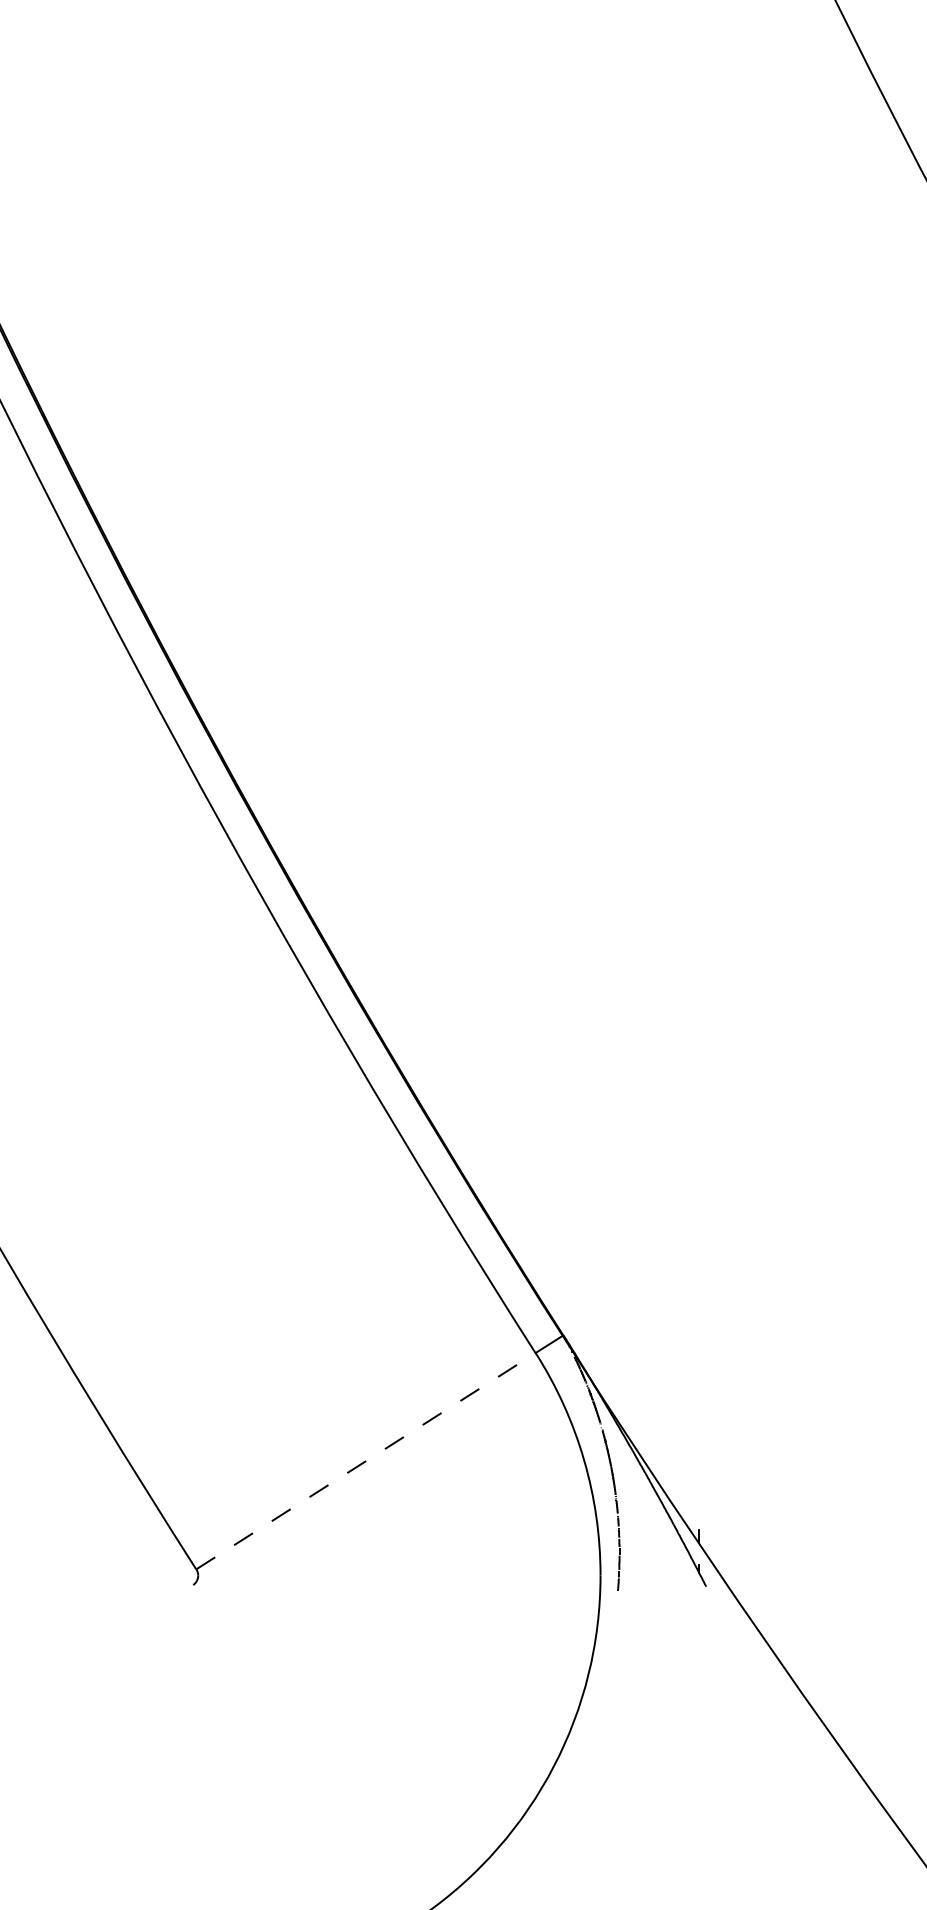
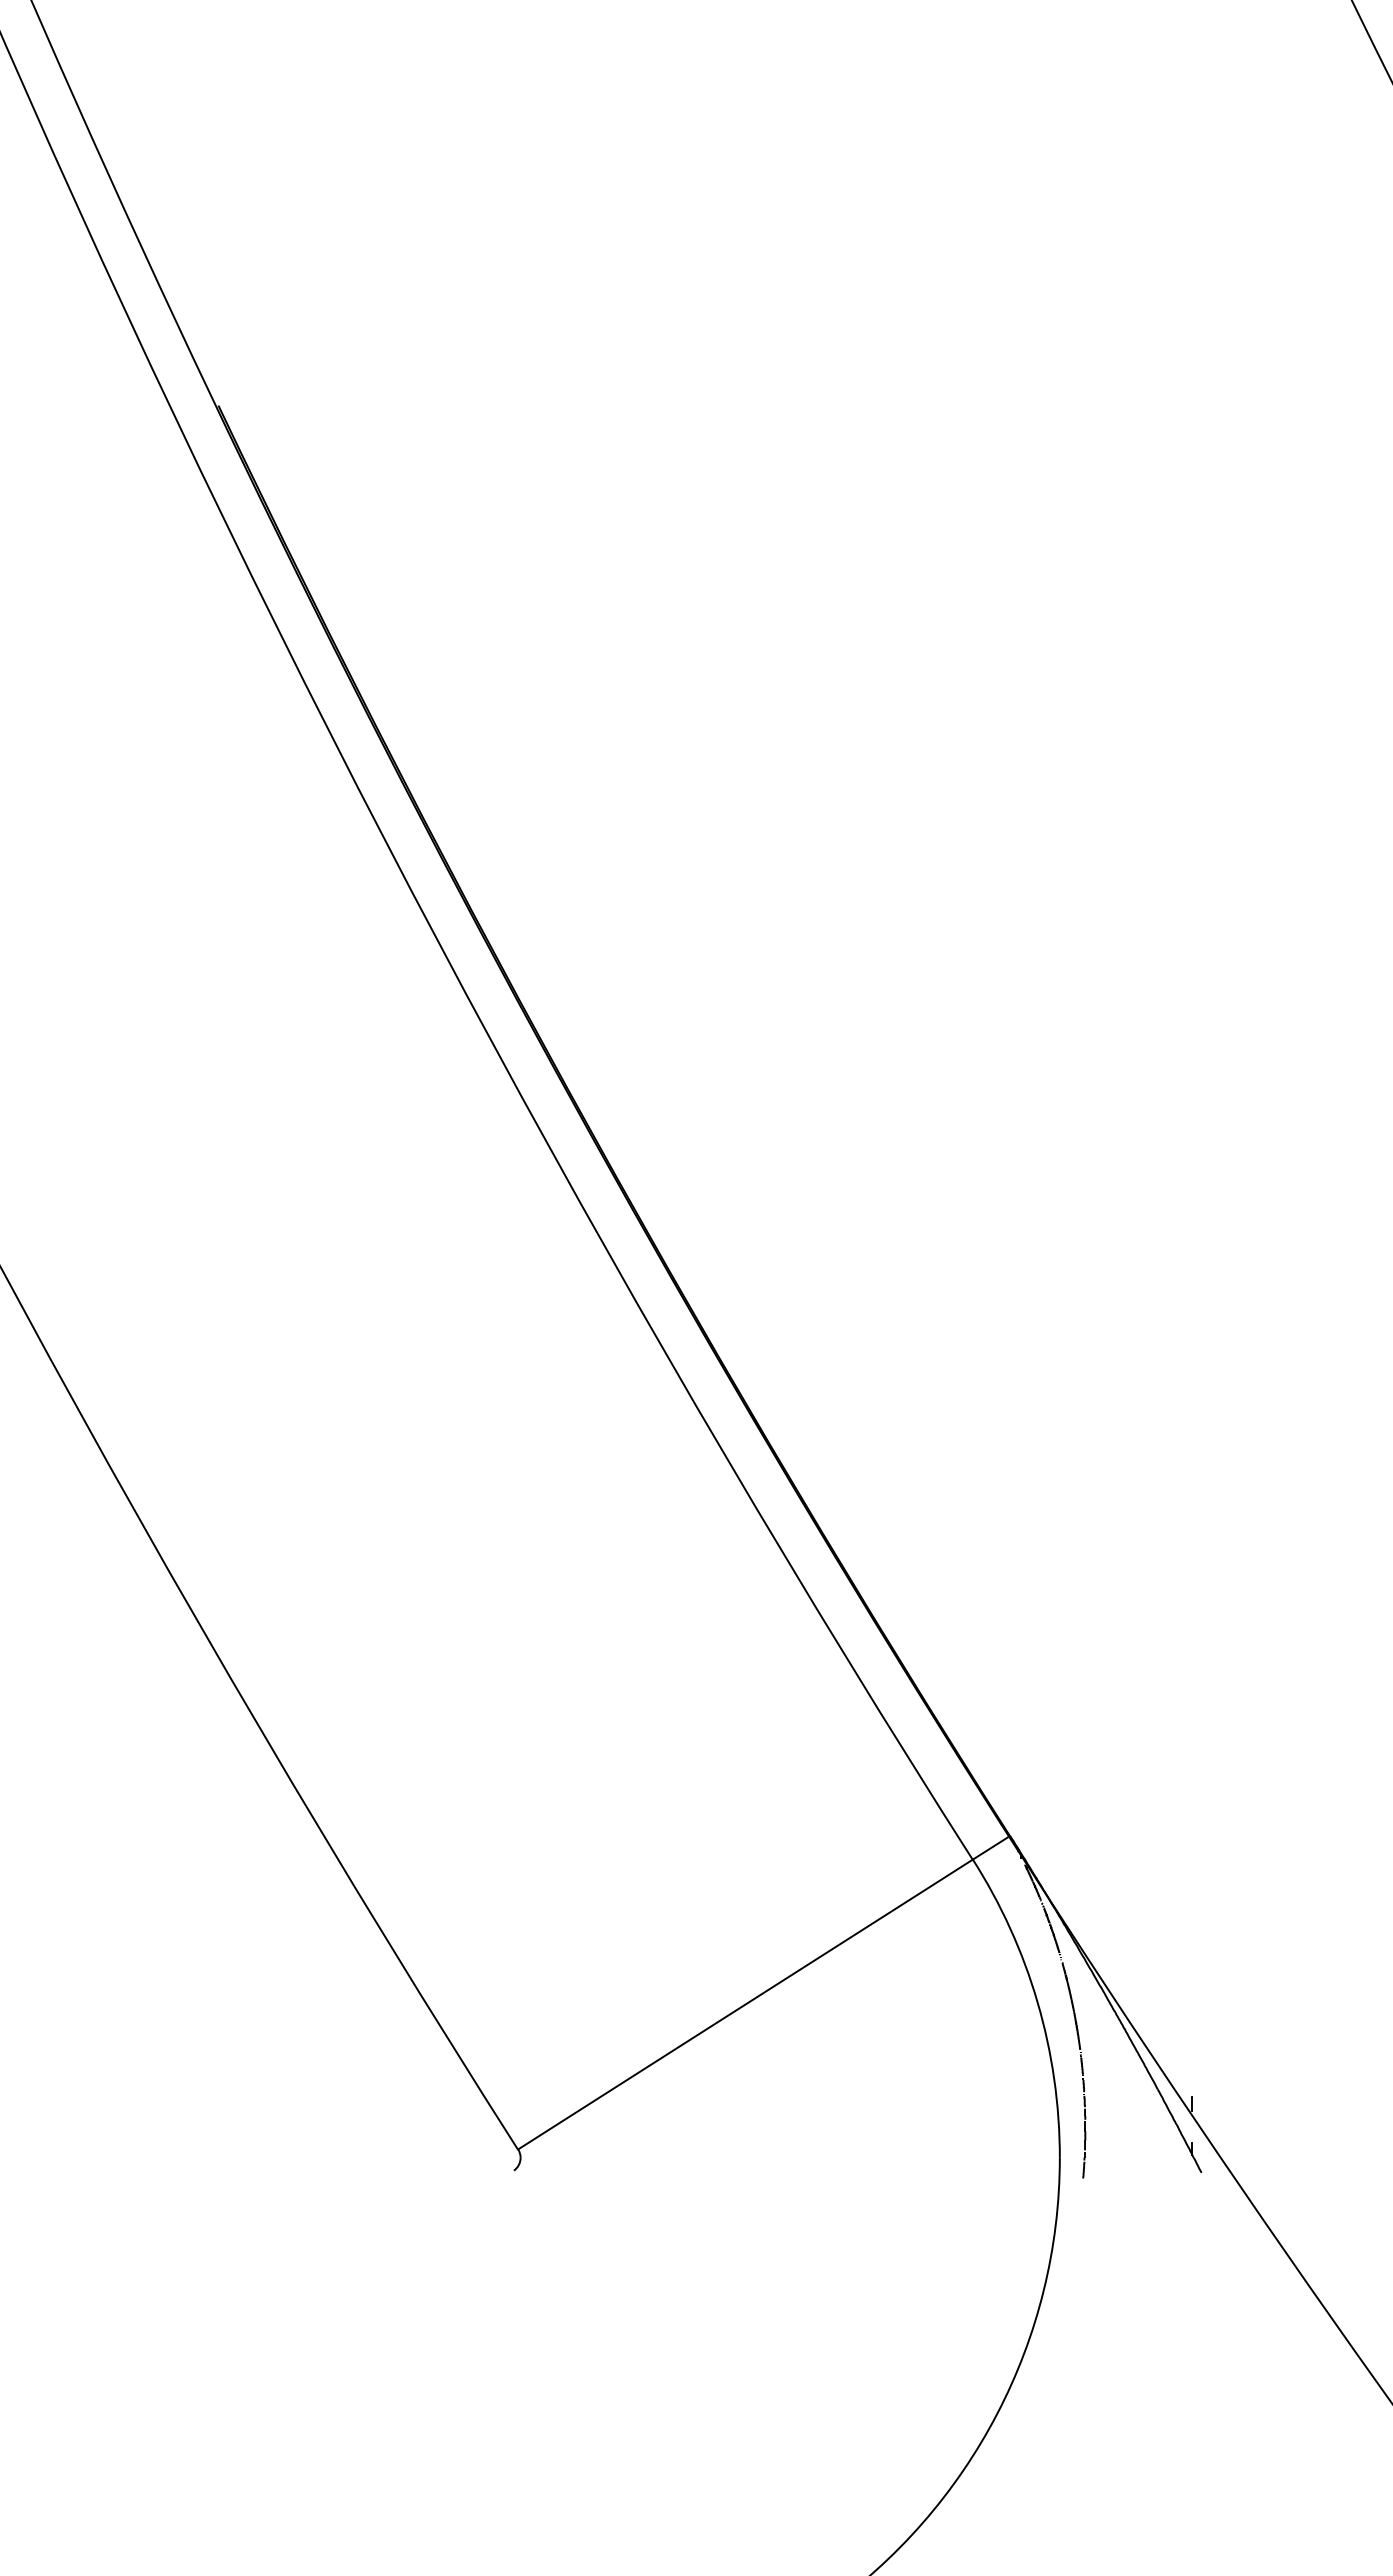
line: (366, 1461) -> (745, 2004), dashed -> solid

